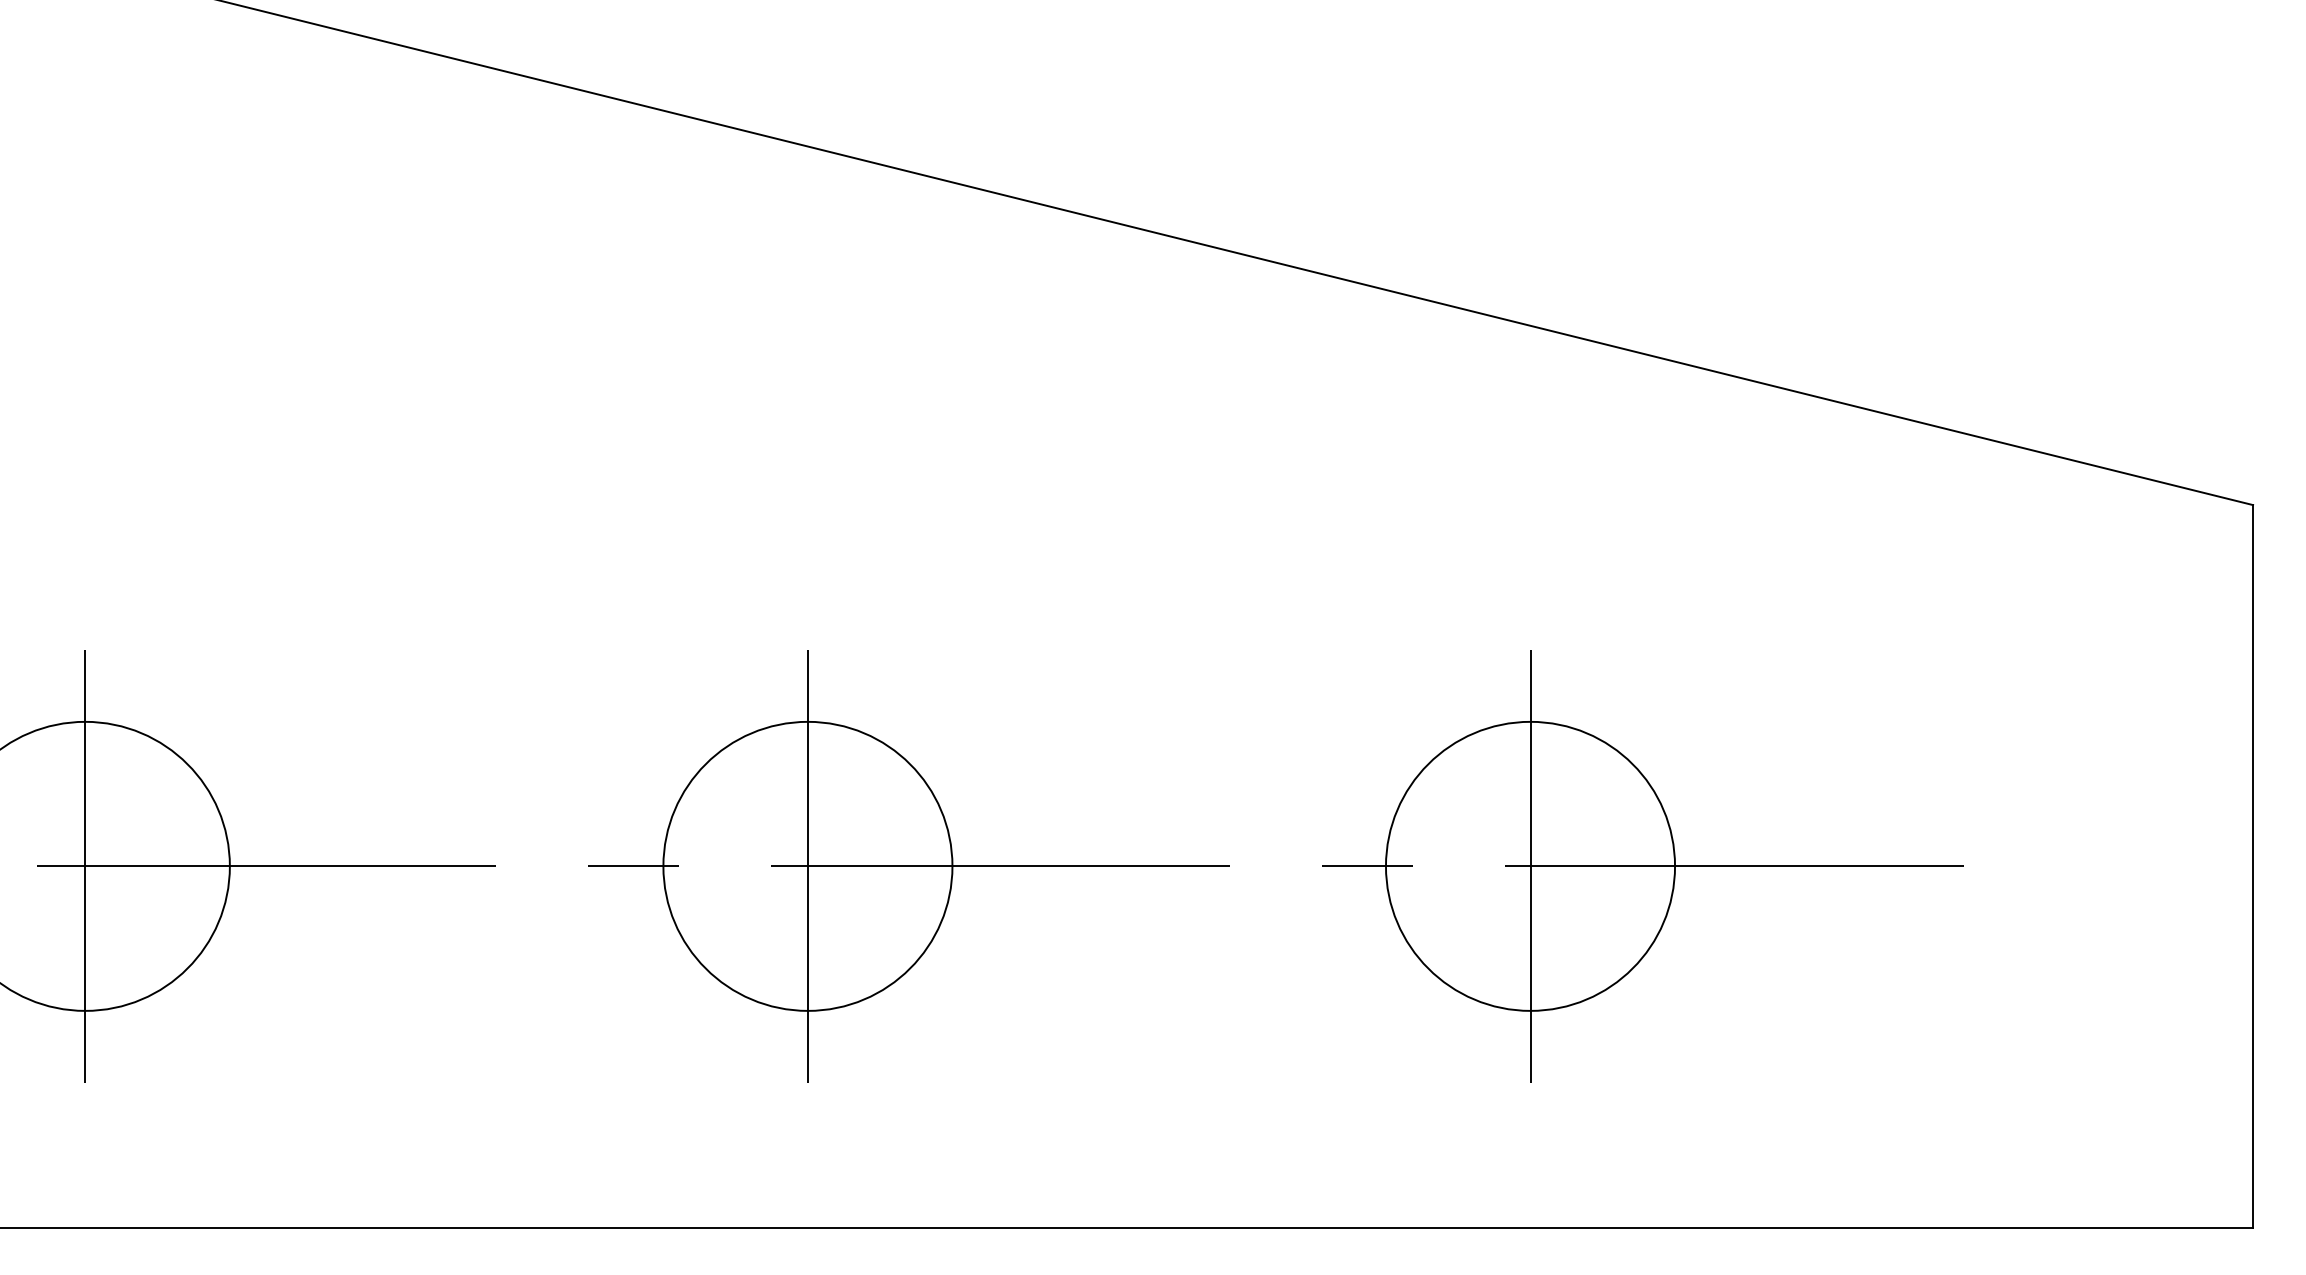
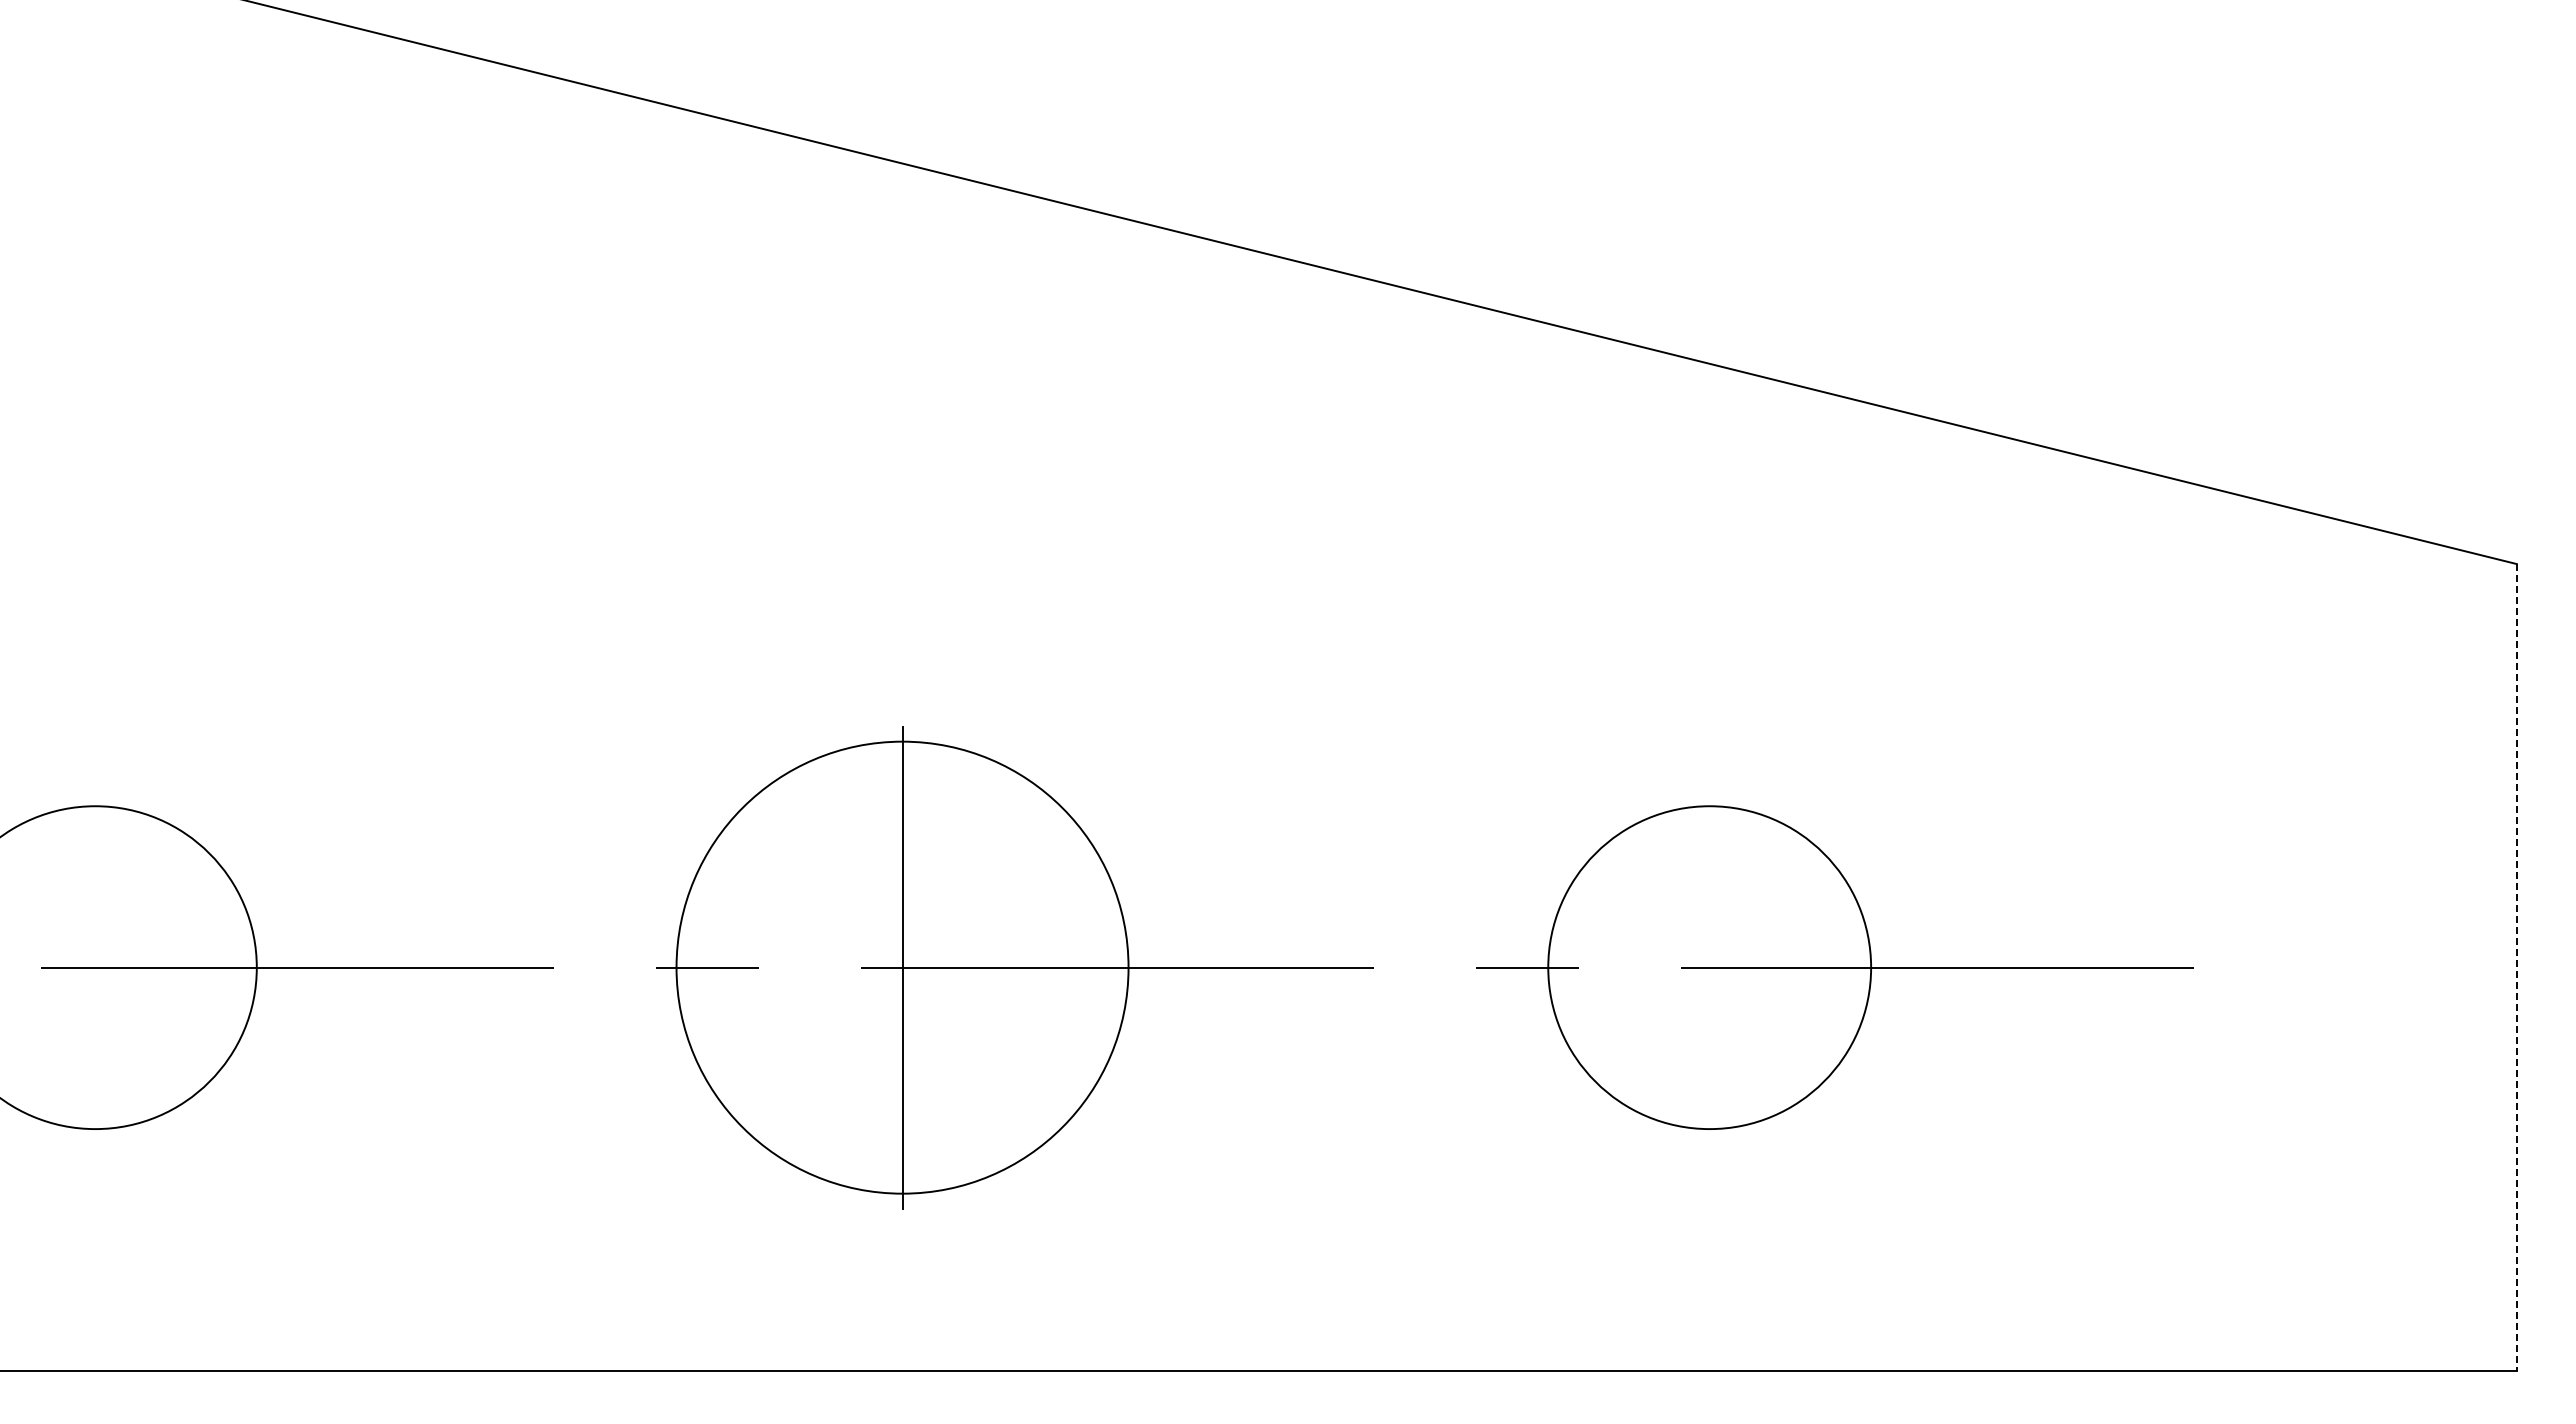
line: (85, 866) -> (95, 967), removed
circle: (807, 866) -> (902, 967), size x1.4
line: (1530, 866) -> (1709, 967), removed
line: (2252, 866) -> (2516, 967), solid -> dashed

